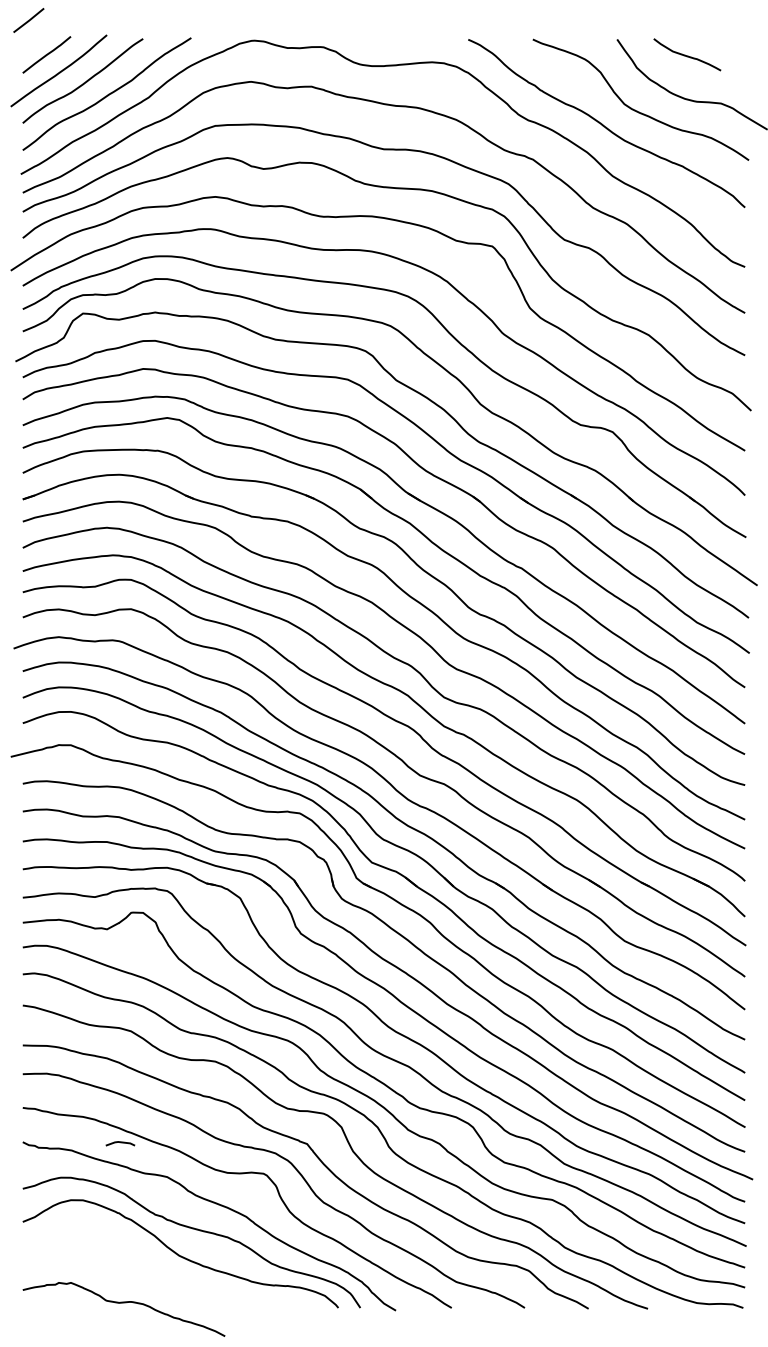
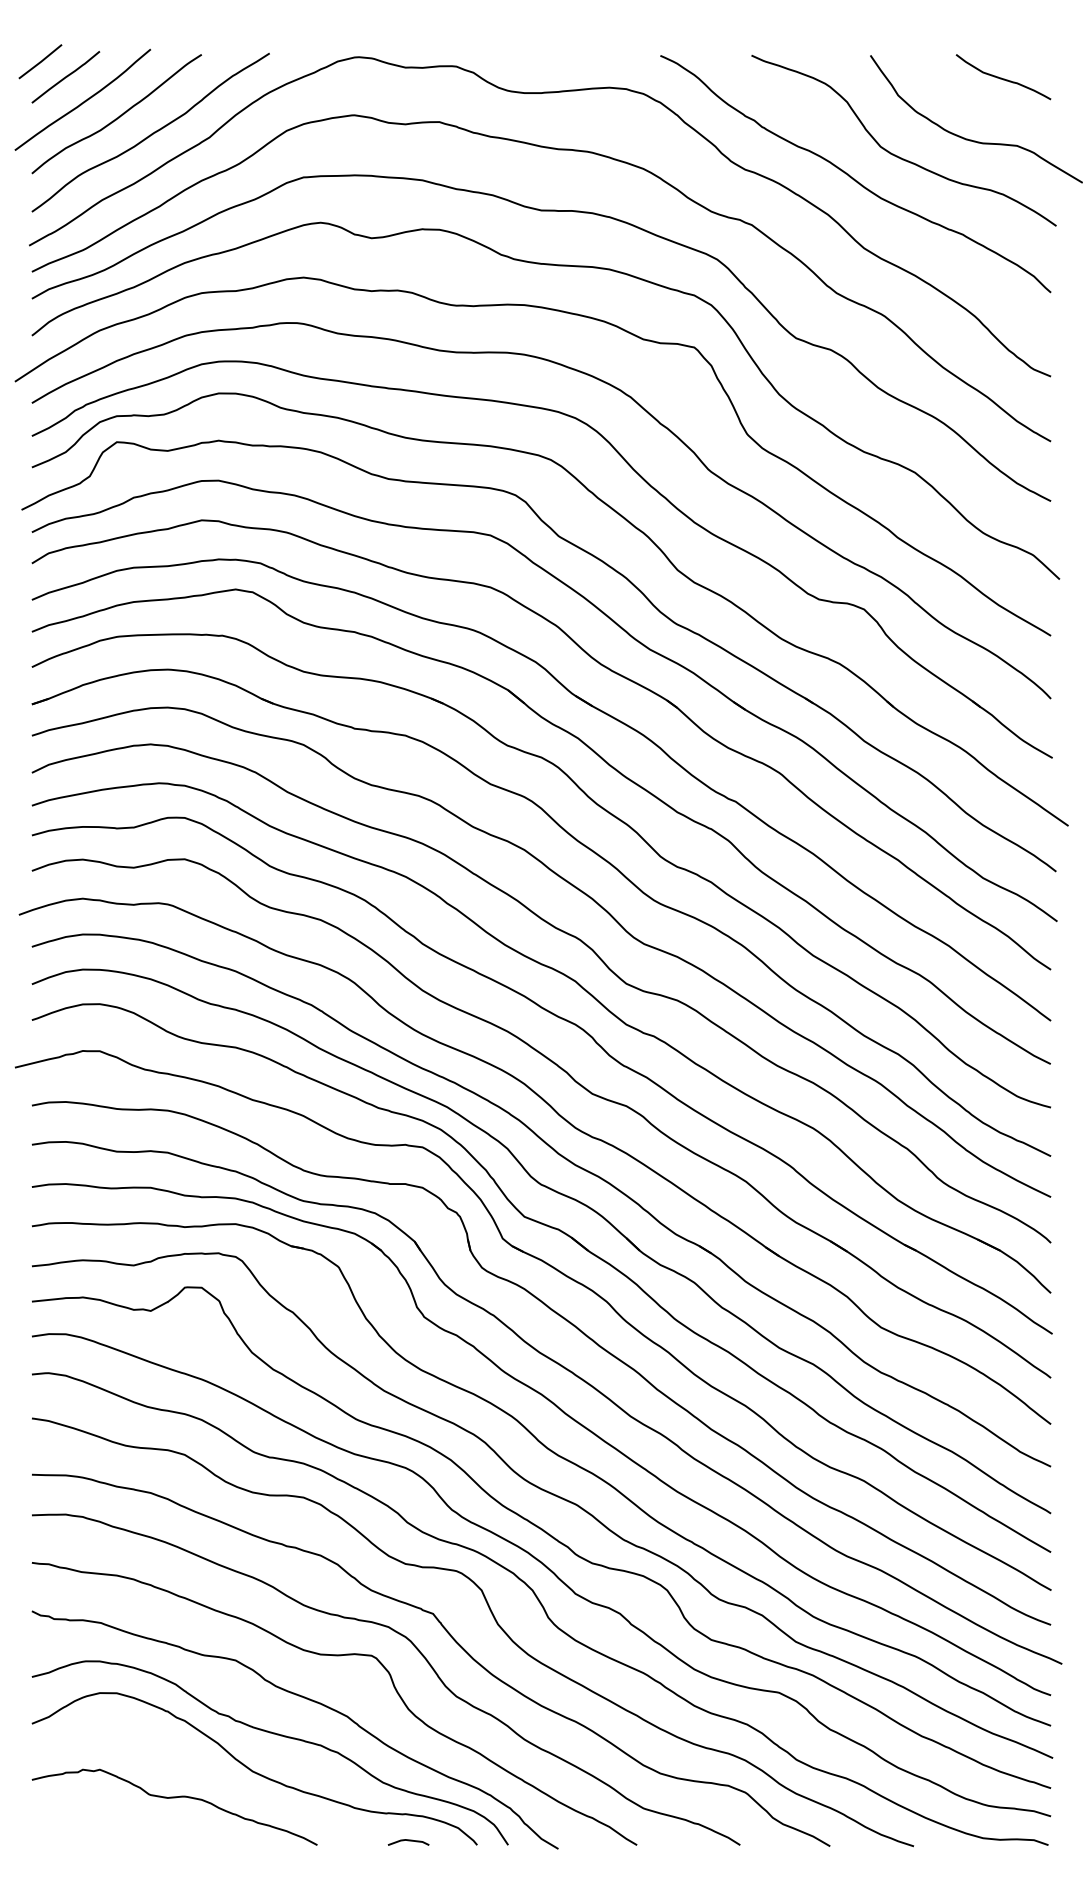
line: (28, 20) -> (40, 61), moved
curve: (687, 55) -> (1003, 78), moved
line: (120, 1143) -> (408, 1841), moved
curve: (123, 1303) -> (174, 1798), moved

